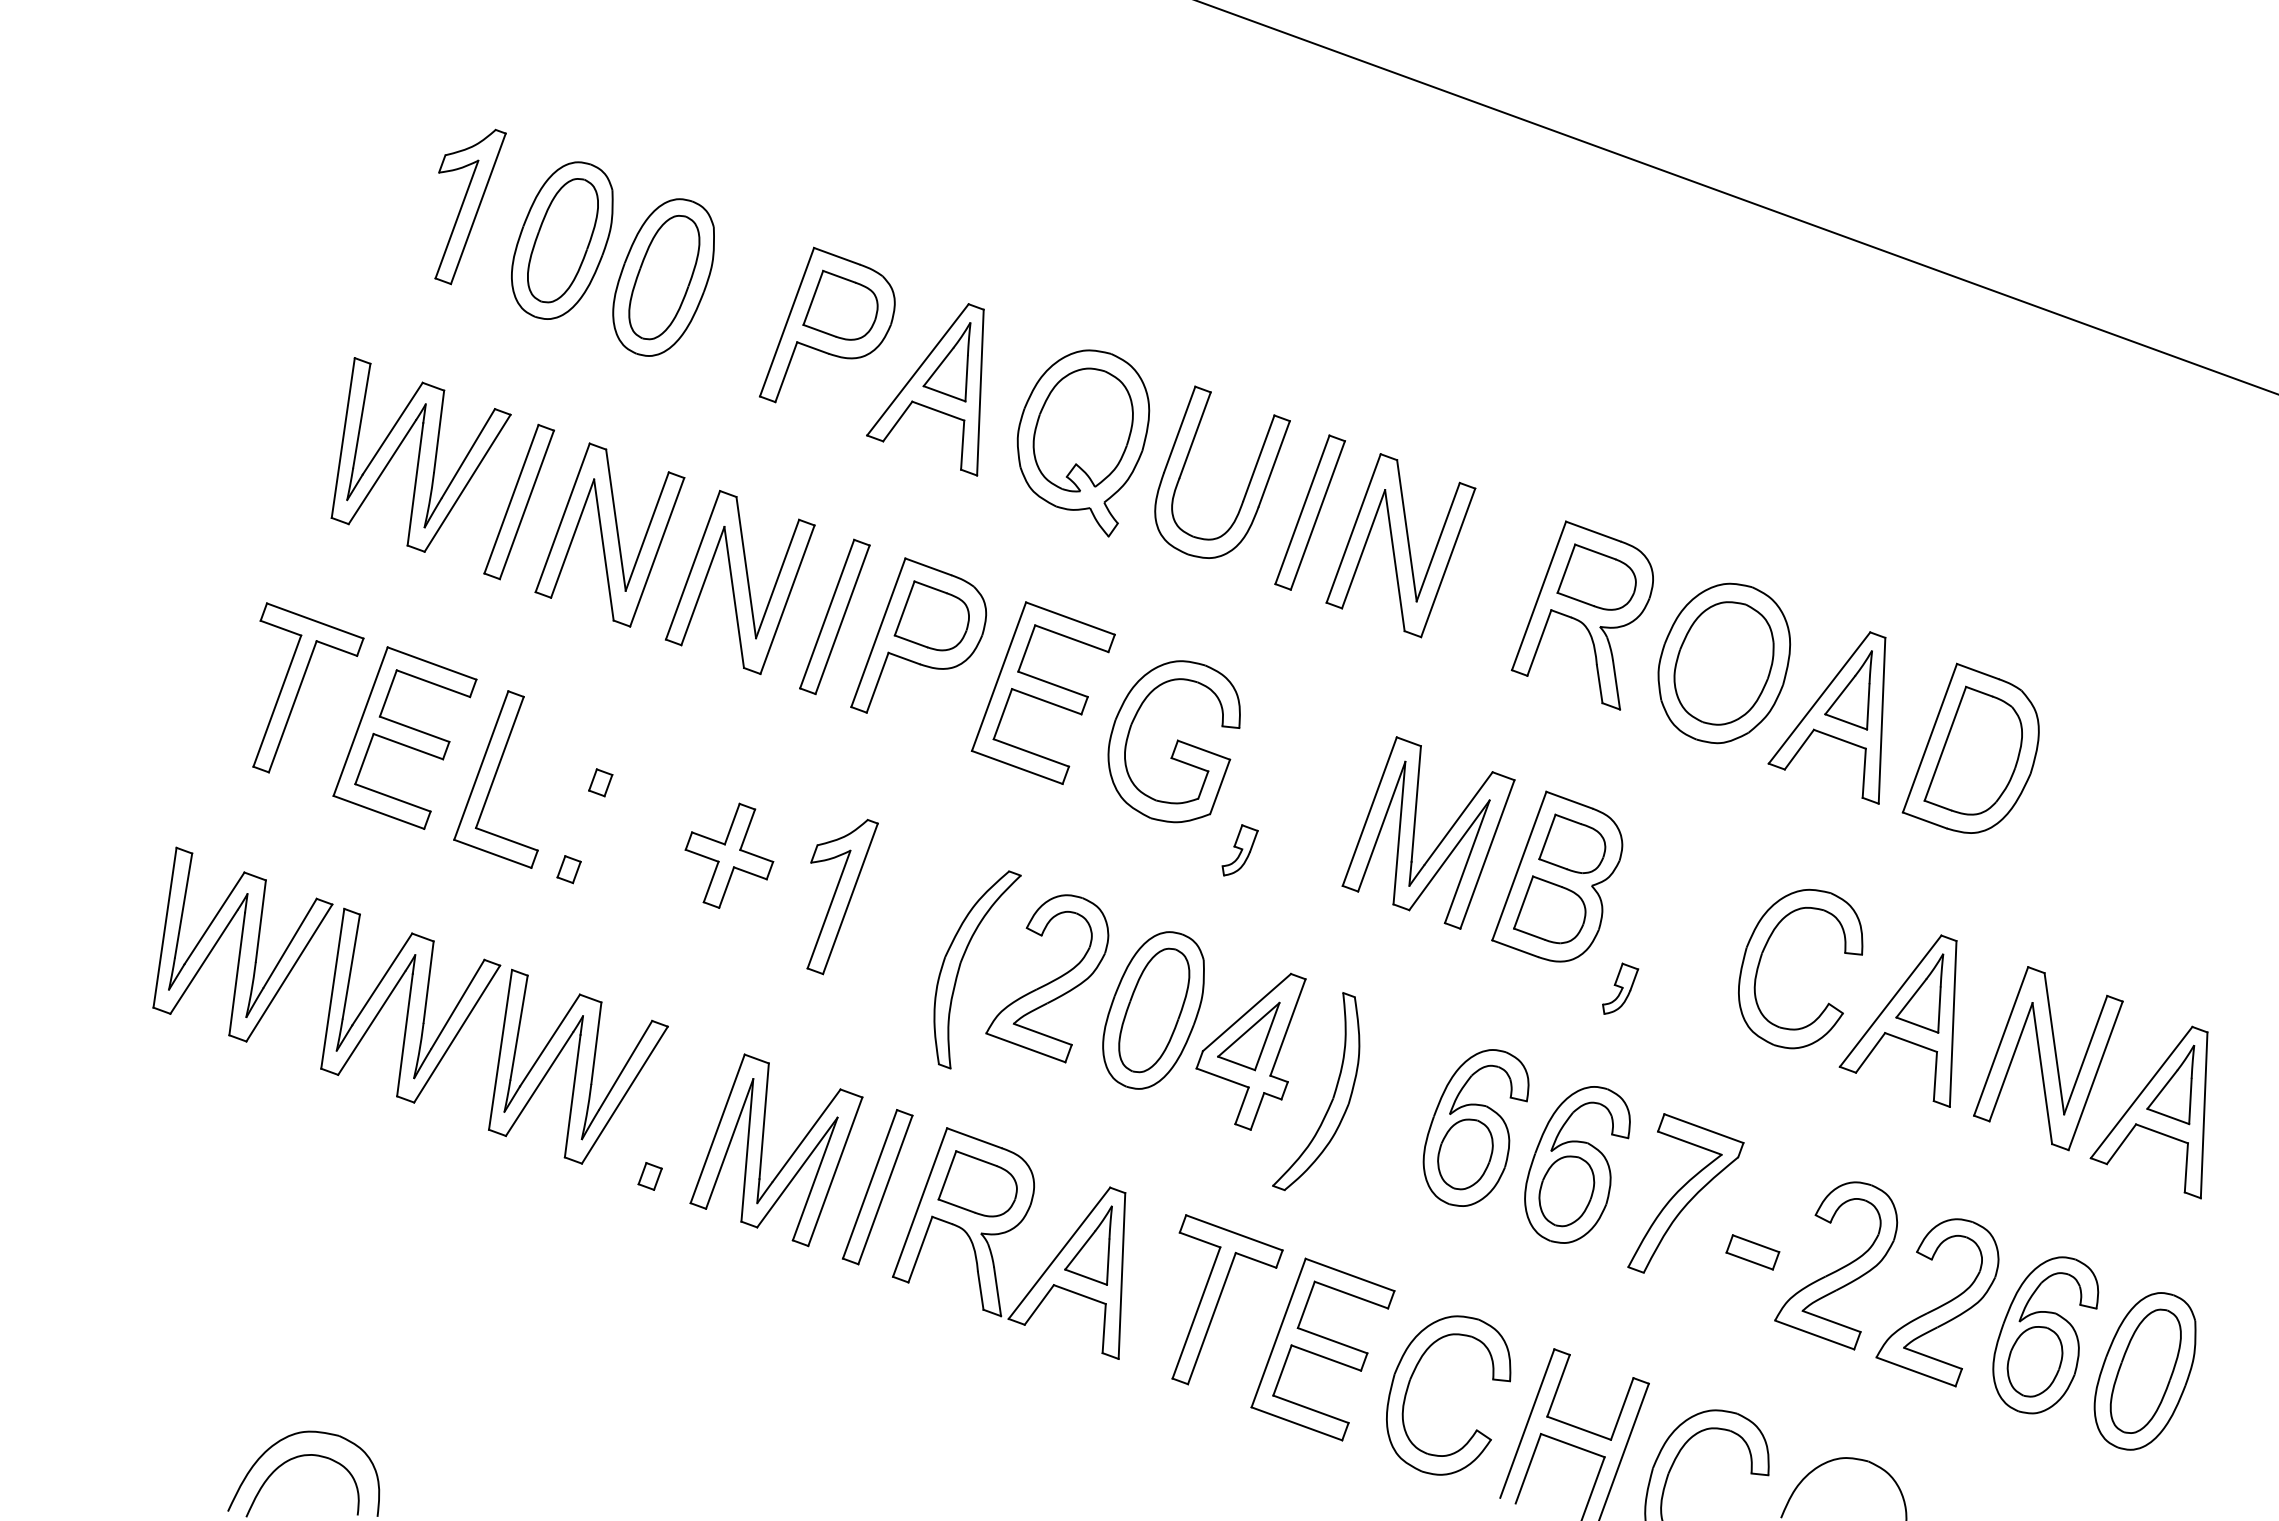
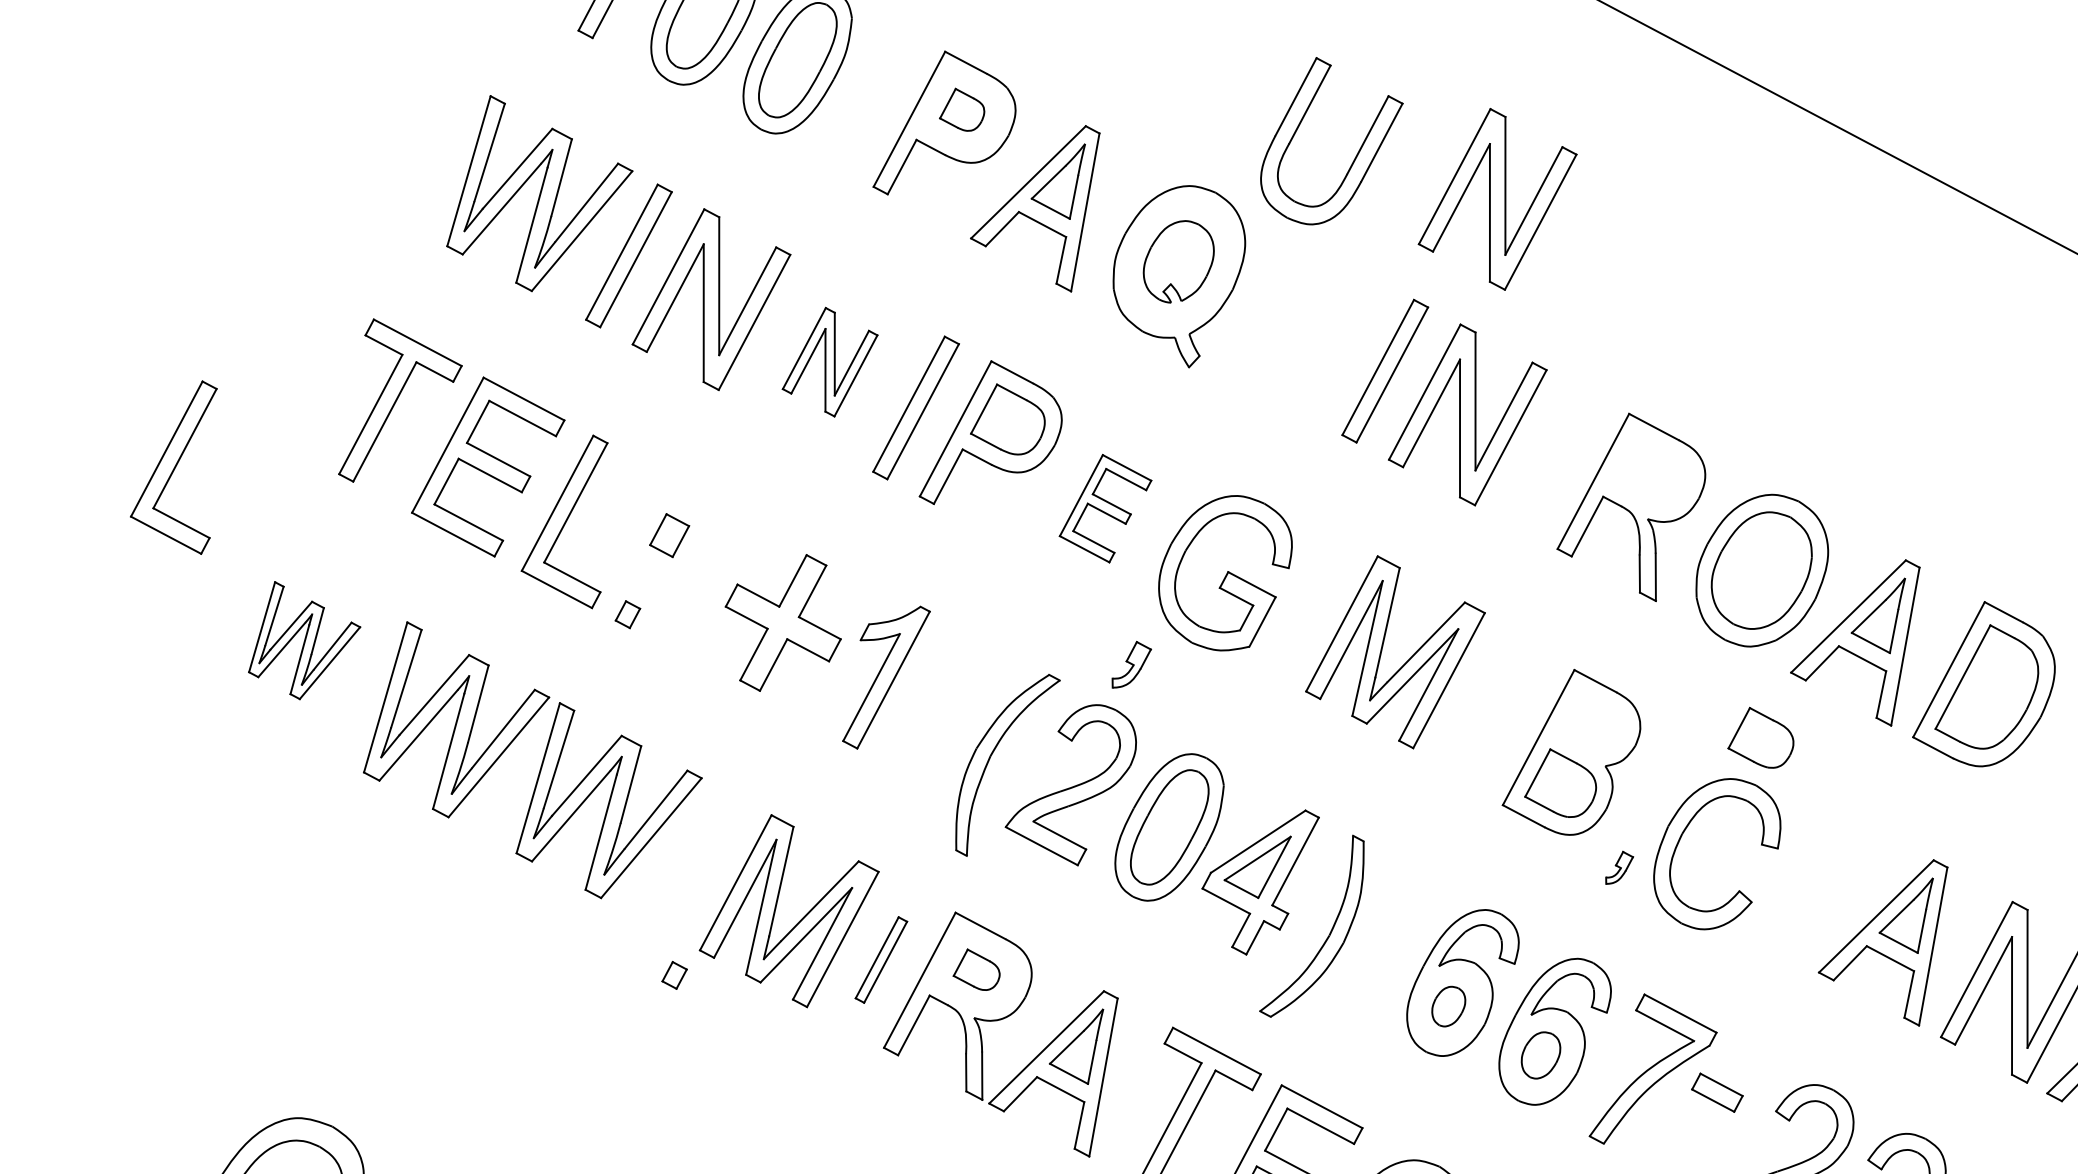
part: (840, 304) -> (963, 109), size x0.6
part: (1400, 320) -> (1497, 199), added
part: (1082, 429) -> (1178, 261), size x0.7
part: (1249, 480) -> (1355, 155), moved
part: (1596, 576) -> (1651, 470), removed
part: (740, 581) -> (830, 361), size x0.6
part: (1042, 692) -> (1104, 507), size x0.6
part: (87, 779) -> (178, 464), added
part: (600, 782) -> (669, 535), size x1.6
part: (1415, 829) -> (1383, 647), moved
part: (1572, 843) -> (1762, 737), moved
part: (1239, 850) -> (1130, 665), moved
part: (729, 855) -> (783, 622), size x1.4
part: (242, 944) -> (305, 643), size x0.6
part: (1761, 959) -> (1680, 839), moved
part: (1620, 988) -> (1619, 868), size x0.7
part: (1465, 1154) -> (1448, 1006), size x0.6
part: (649, 1176) -> (673, 975), moved
part: (977, 1183) -> (977, 969), size x0.6
part: (877, 1187) -> (881, 960), size x0.6
part: (1566, 1191) -> (1540, 1055), size x0.7
part: (1752, 1252) -> (1717, 1092), moved

